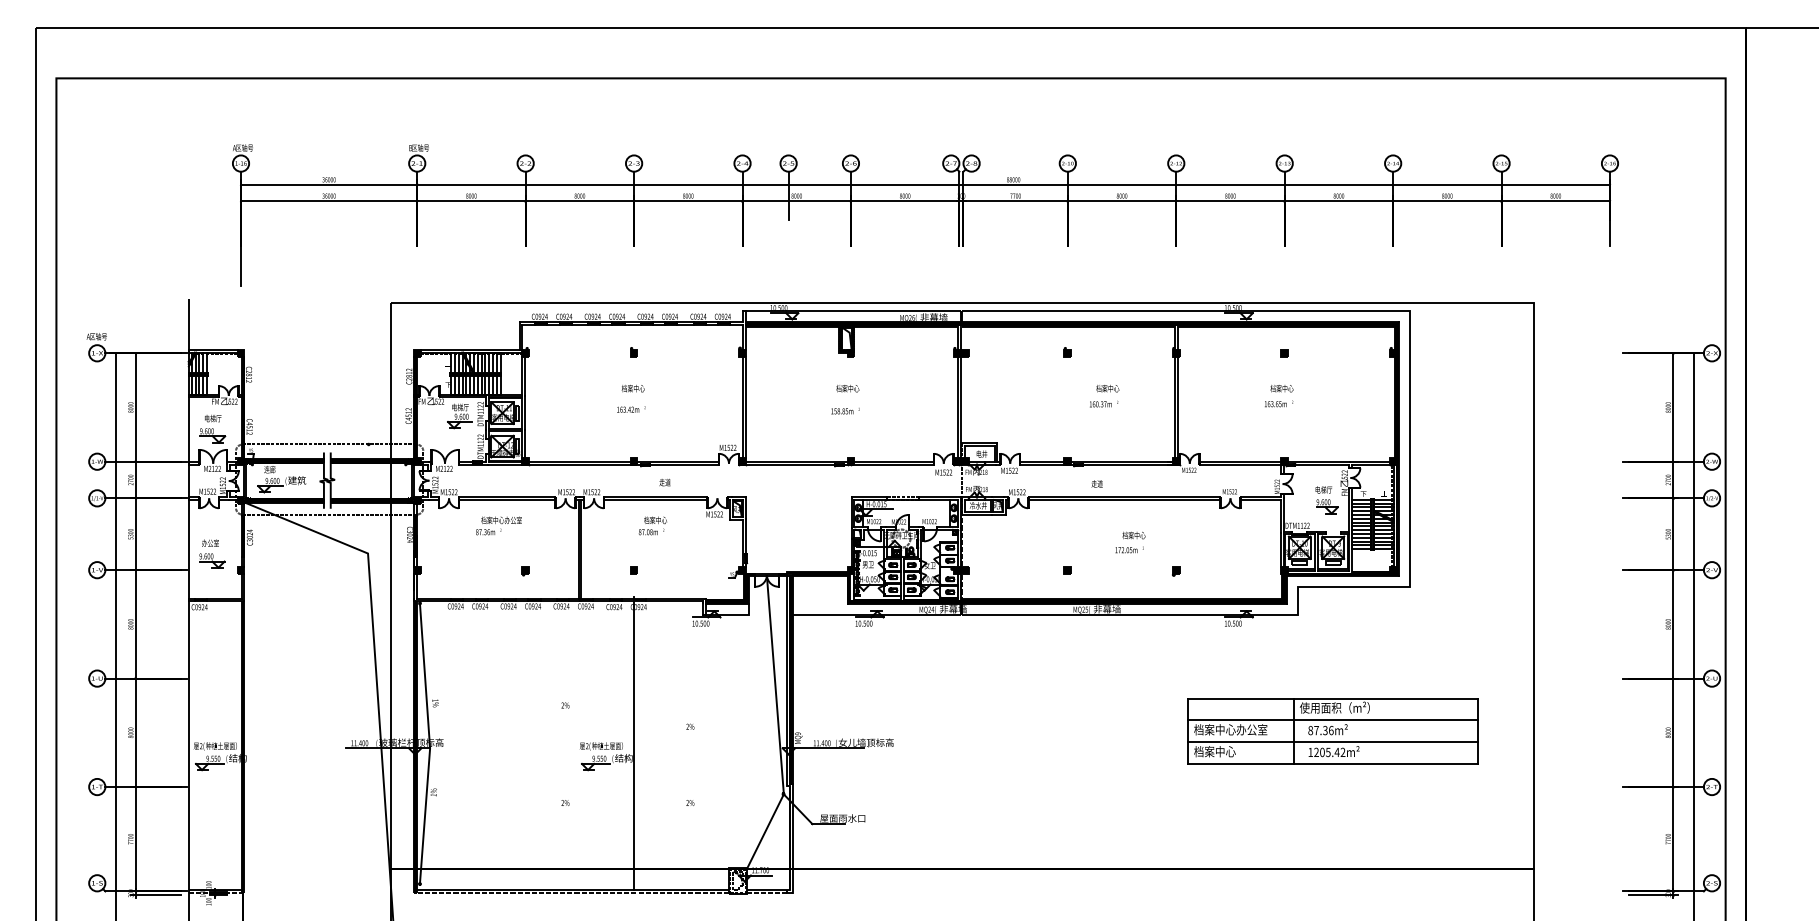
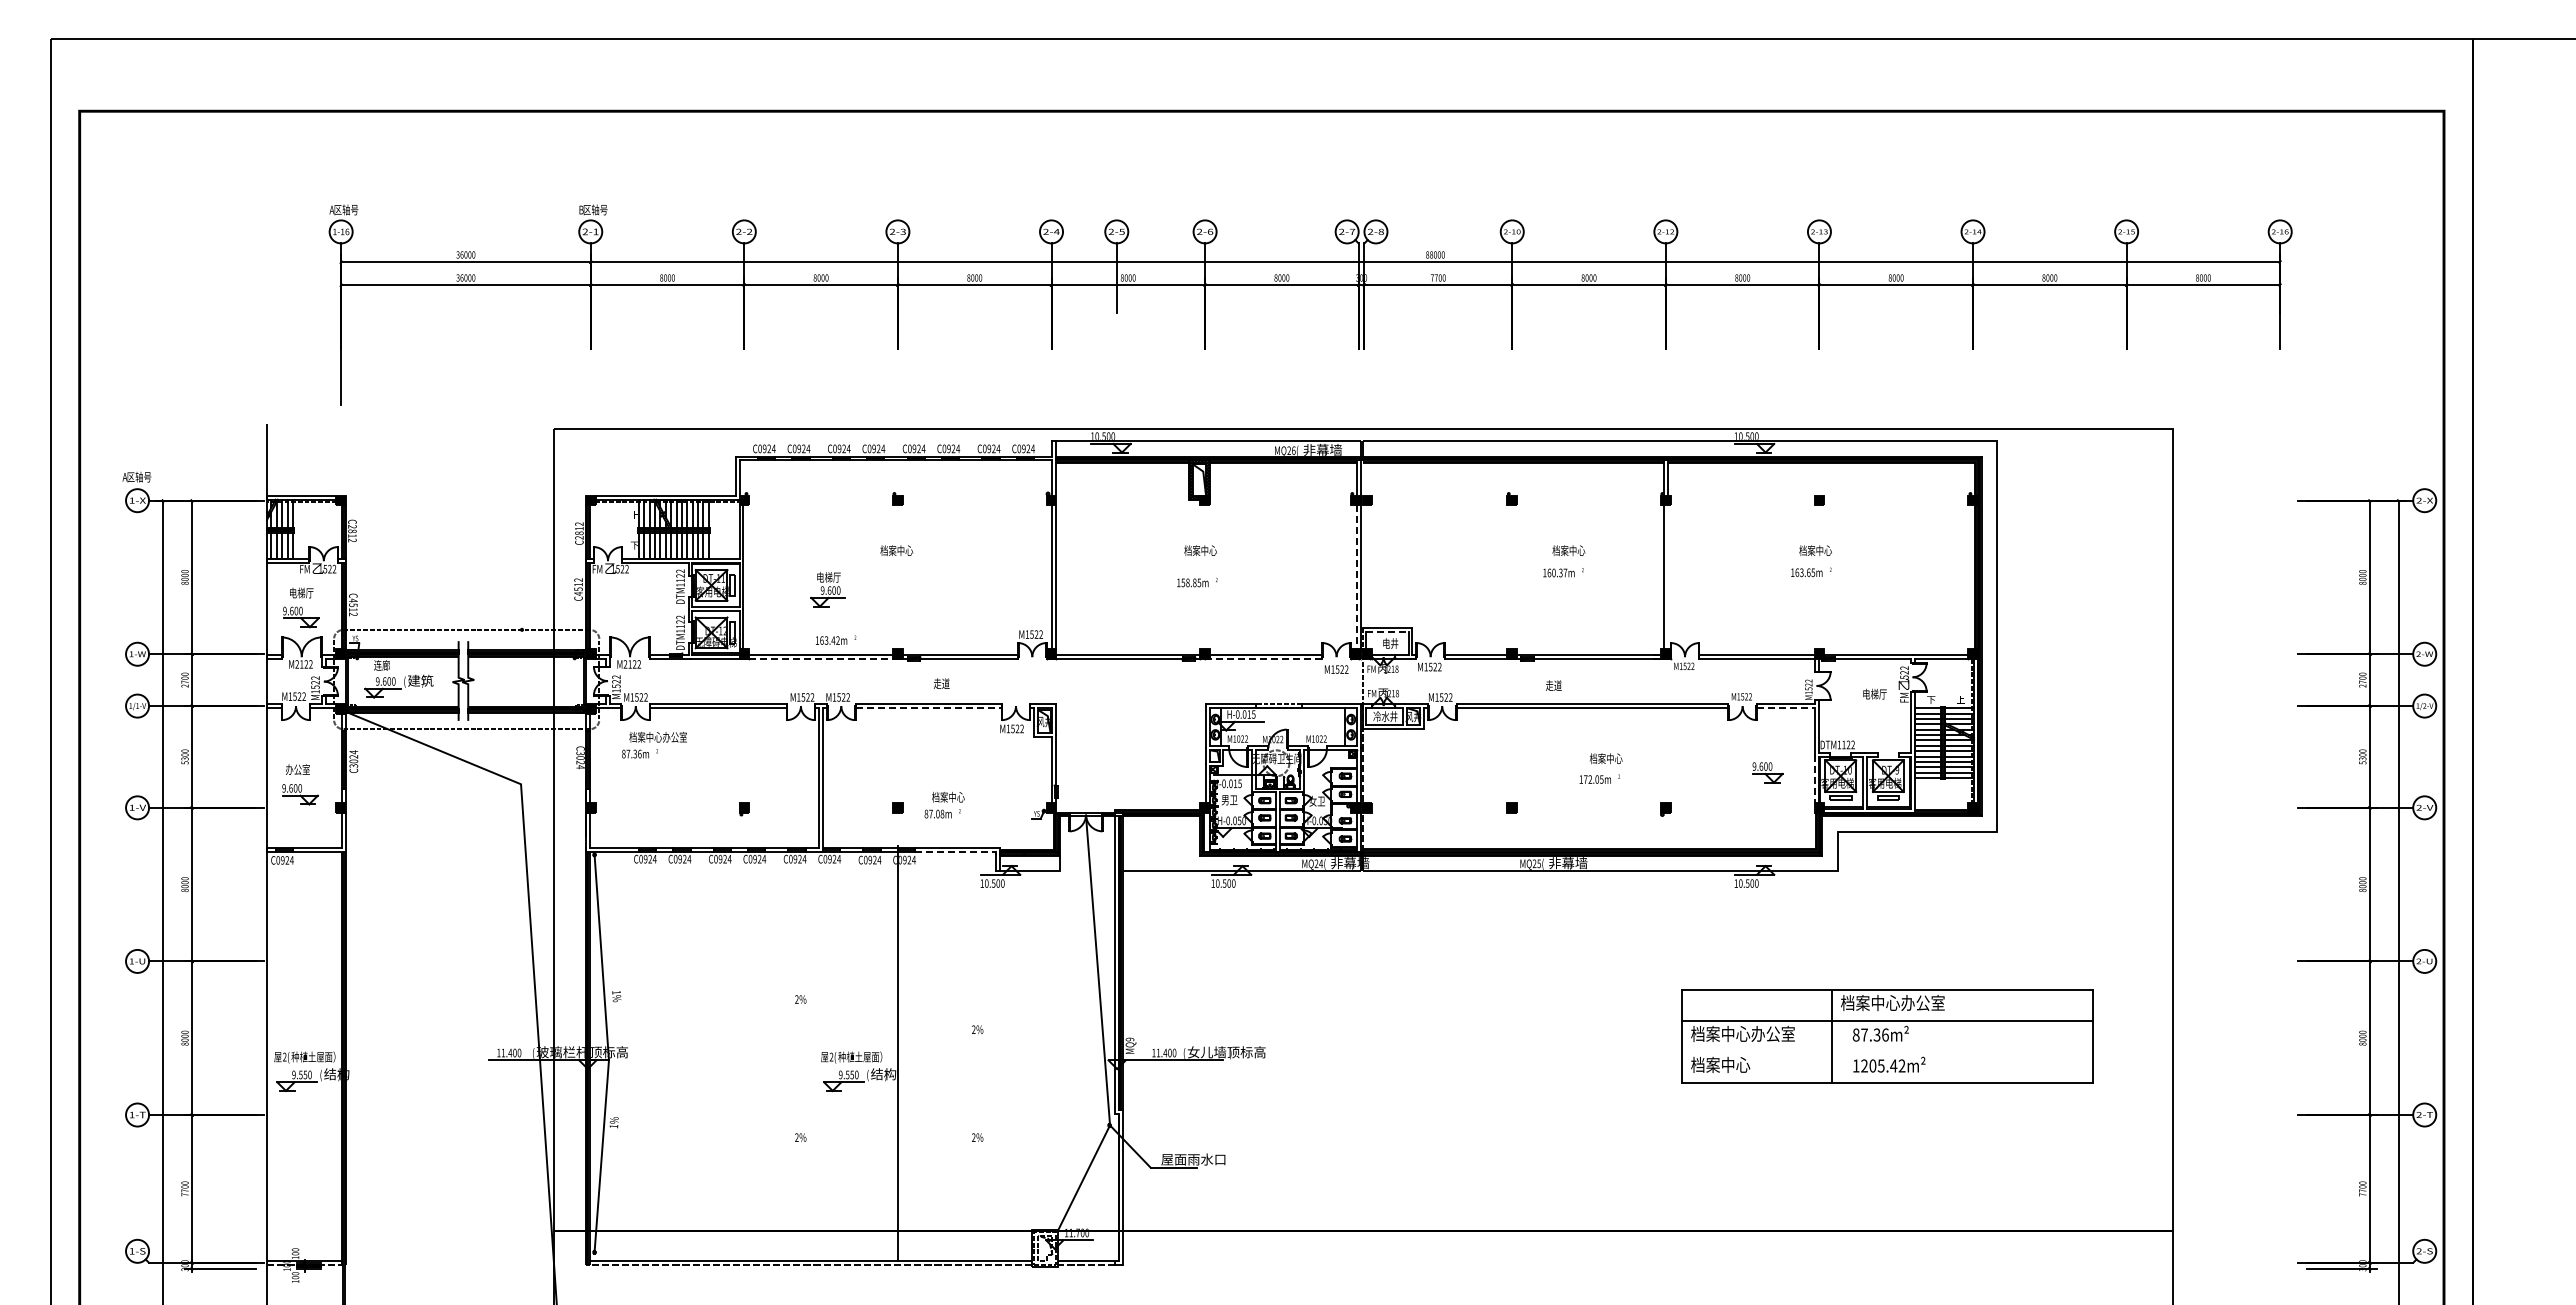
line: (957, 407) -> (1356, 577), solid -> dashed
line: (1177, 407) -> (1667, 577), removed
text: (631, 408) -> (836, 639), moved
part: (459, 416) -> (827, 589), moved
line: (979, 446) -> (1387, 632), solid -> dashed
line: (582, 465) -> (824, 659), solid -> dashed
line: (892, 465) -> (1263, 659), solid -> dashed
line: (655, 500) -> (928, 708), solid -> dashed
line: (1260, 500) -> (1785, 708), solid -> dashed
part: (1327, 506) -> (1767, 772), moved
text: (652, 525) -> (944, 804), moved
text: (498, 526) -> (654, 745), moved
line: (1281, 550) -> (1814, 779), solid -> dashed
line: (675, 601) -> (956, 852), solid -> dashed
text: (1336, 707) -> (1892, 1002), 使用面积（m²） -> 档案中心办公室
line: (1332, 742) -> (1887, 1051), removed

